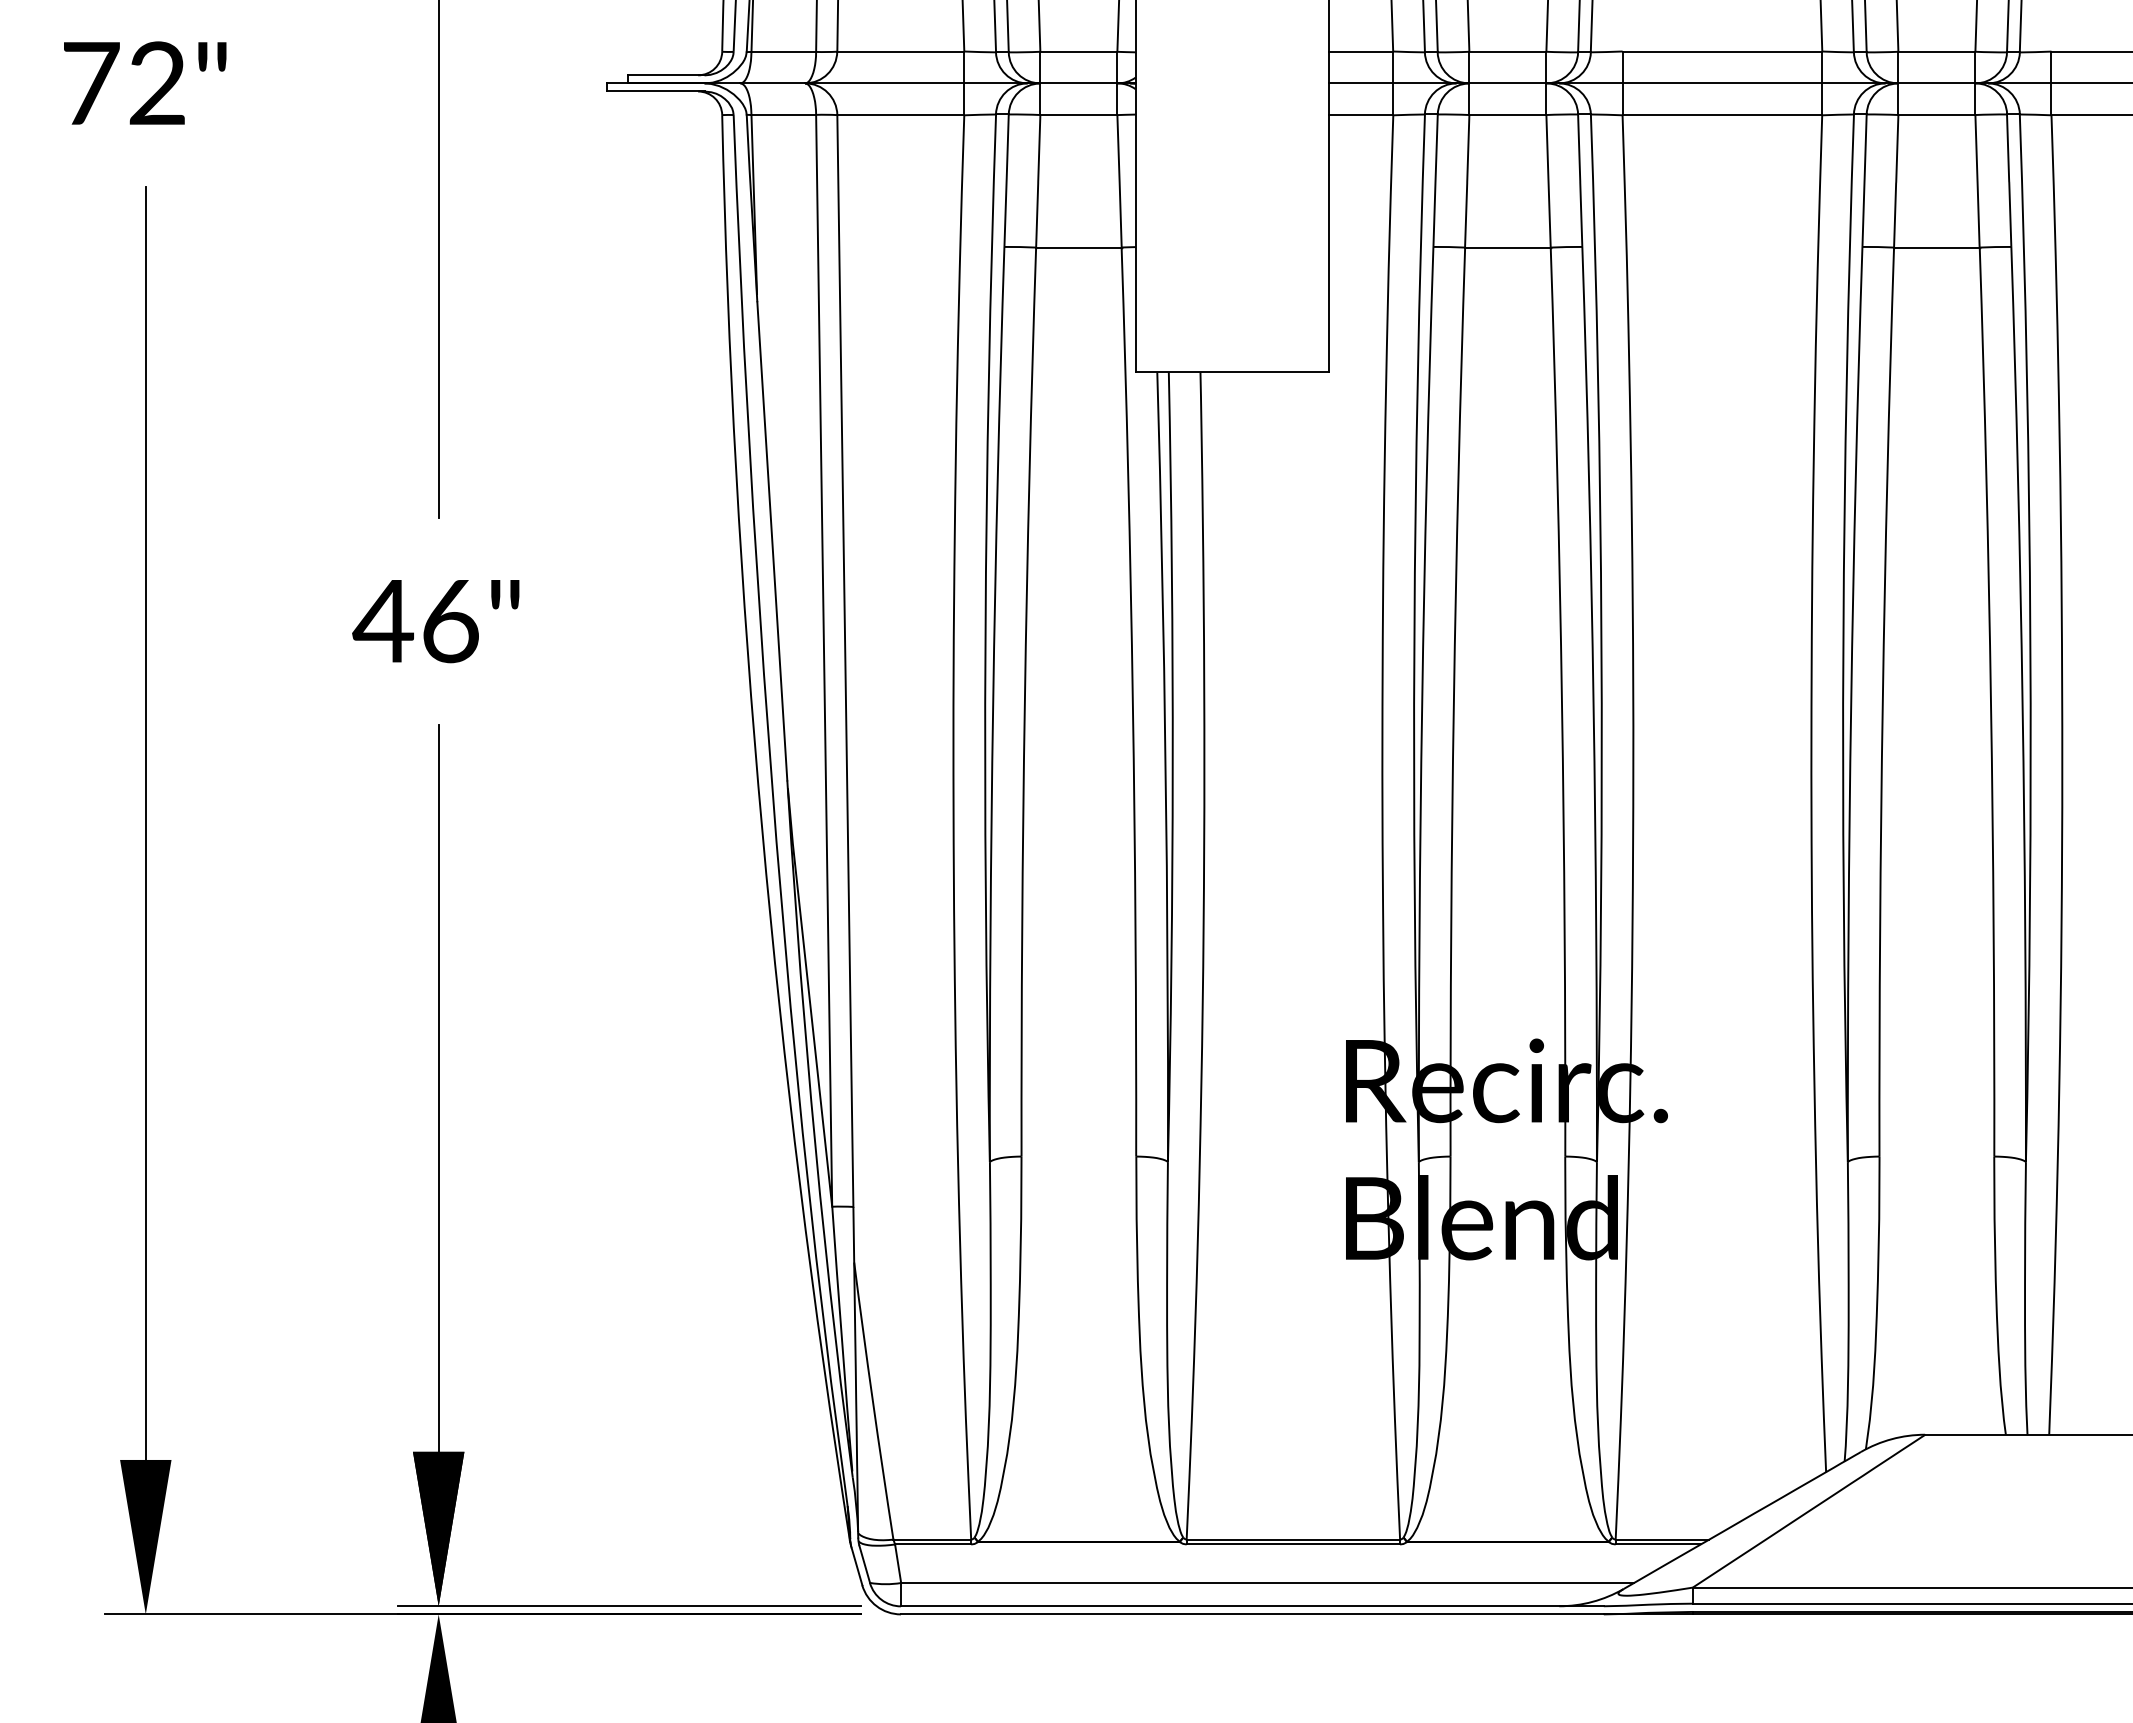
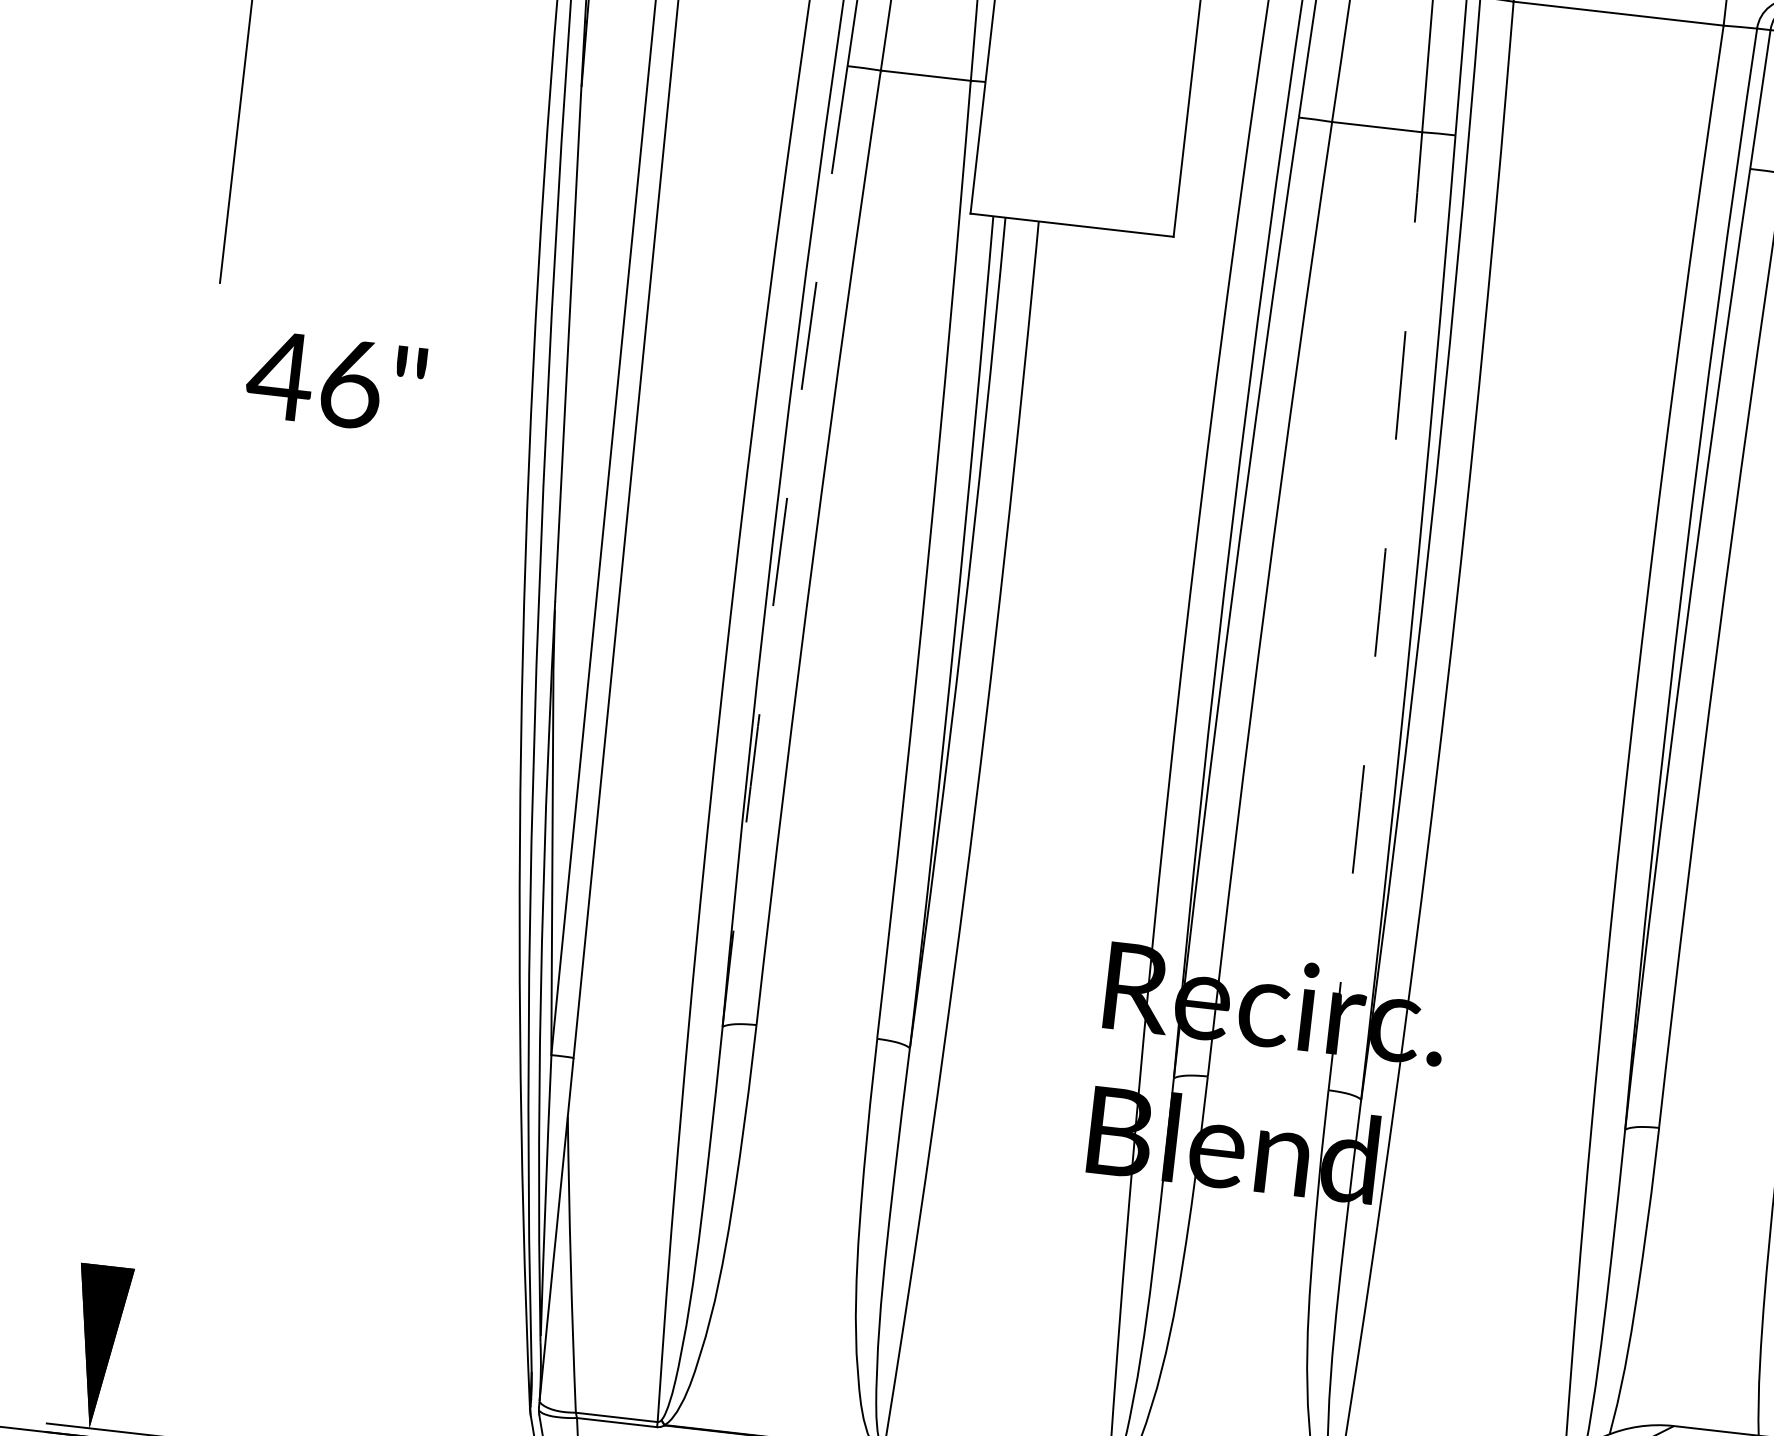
text: (435, 621) -> (335, 382), moved
arc: (1562, 702) -> (1380, 612), solid -> dashed
arc: (993, 704) -> (781, 546), solid -> dashed
line: (438, 1087) -> (151, 882), removed

